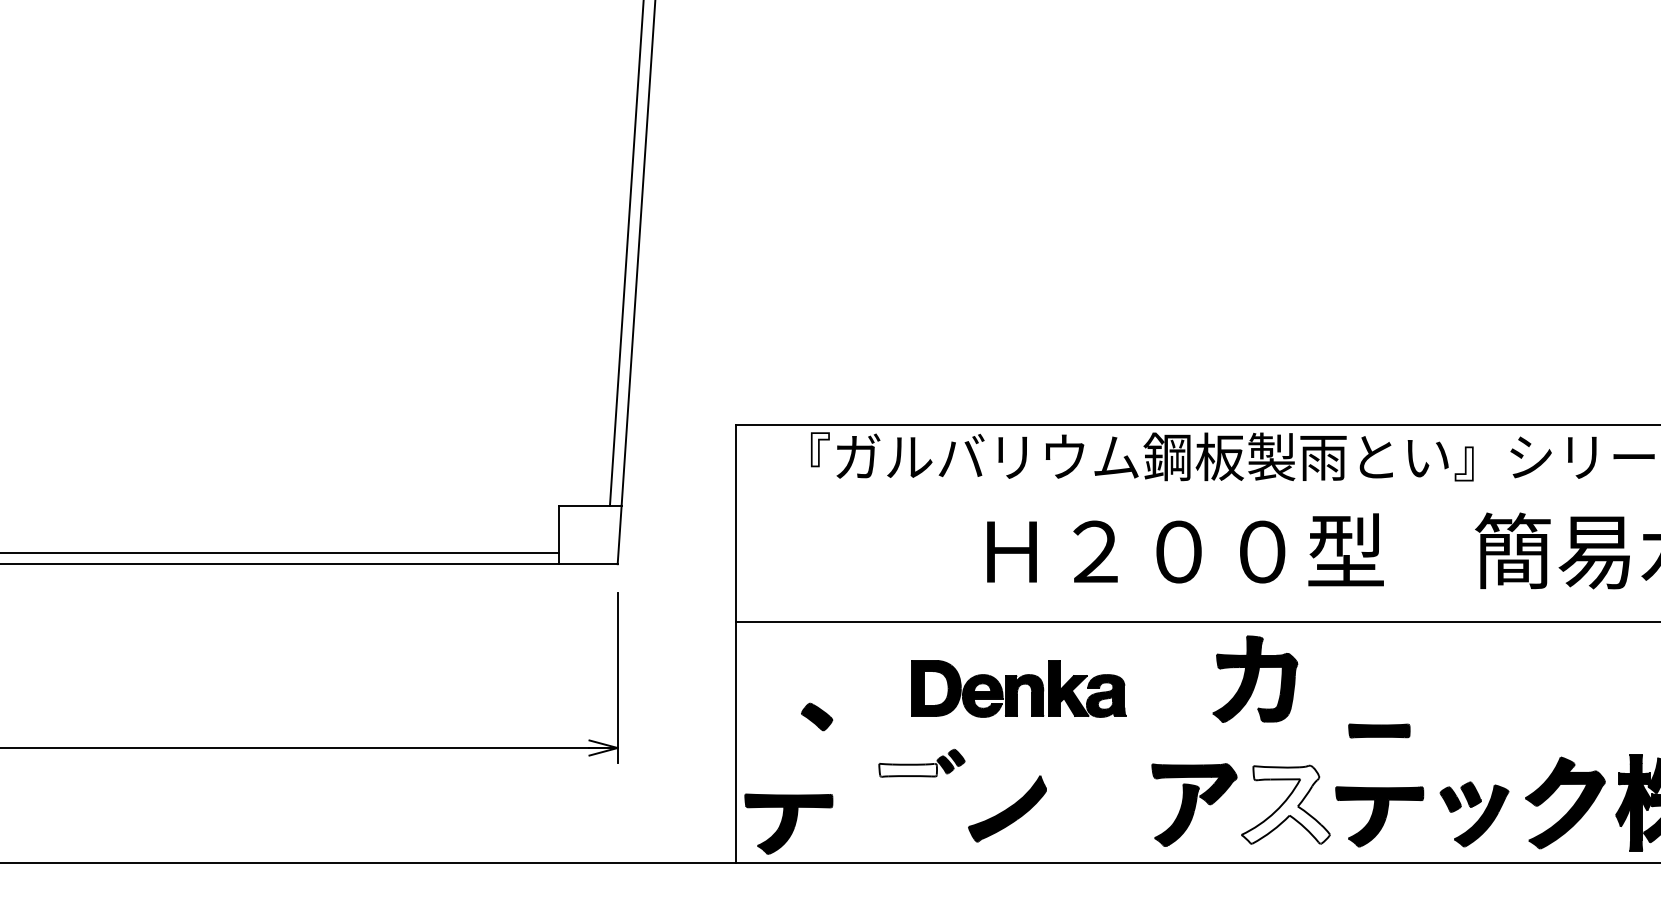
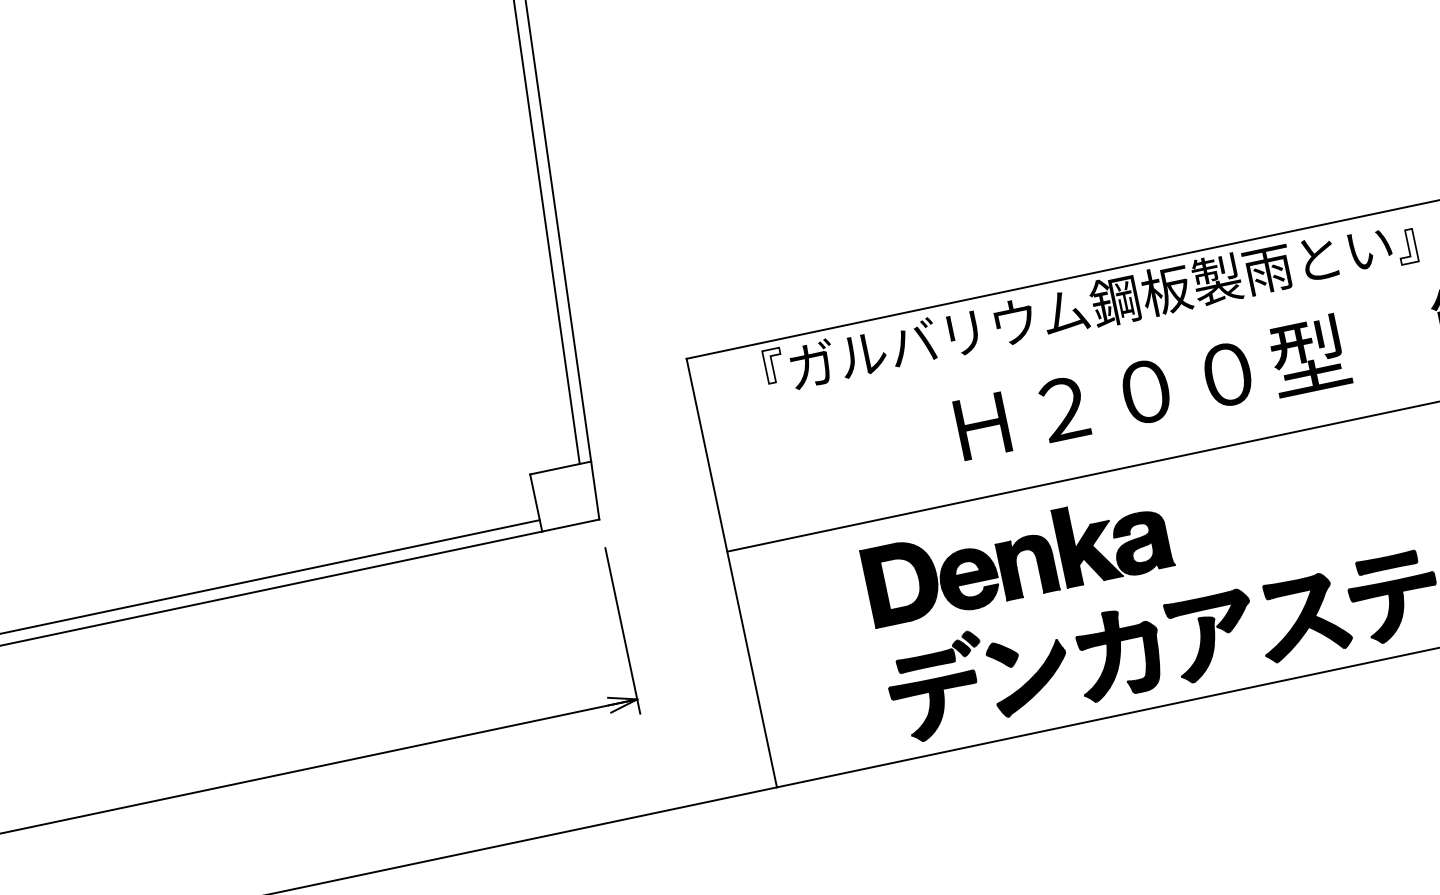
part: (1255, 678) -> (1118, 652), moved
part: (1018, 688) -> (1017, 558), size x1.43
part: (817, 716) -> (1002, 654), moved
part: (1379, 730) -> (1386, 562), moved
fill: (907, 769) -> (925, 660), added
fill: (1285, 804) -> (1302, 616), added
part: (788, 823) -> (937, 707), moved

